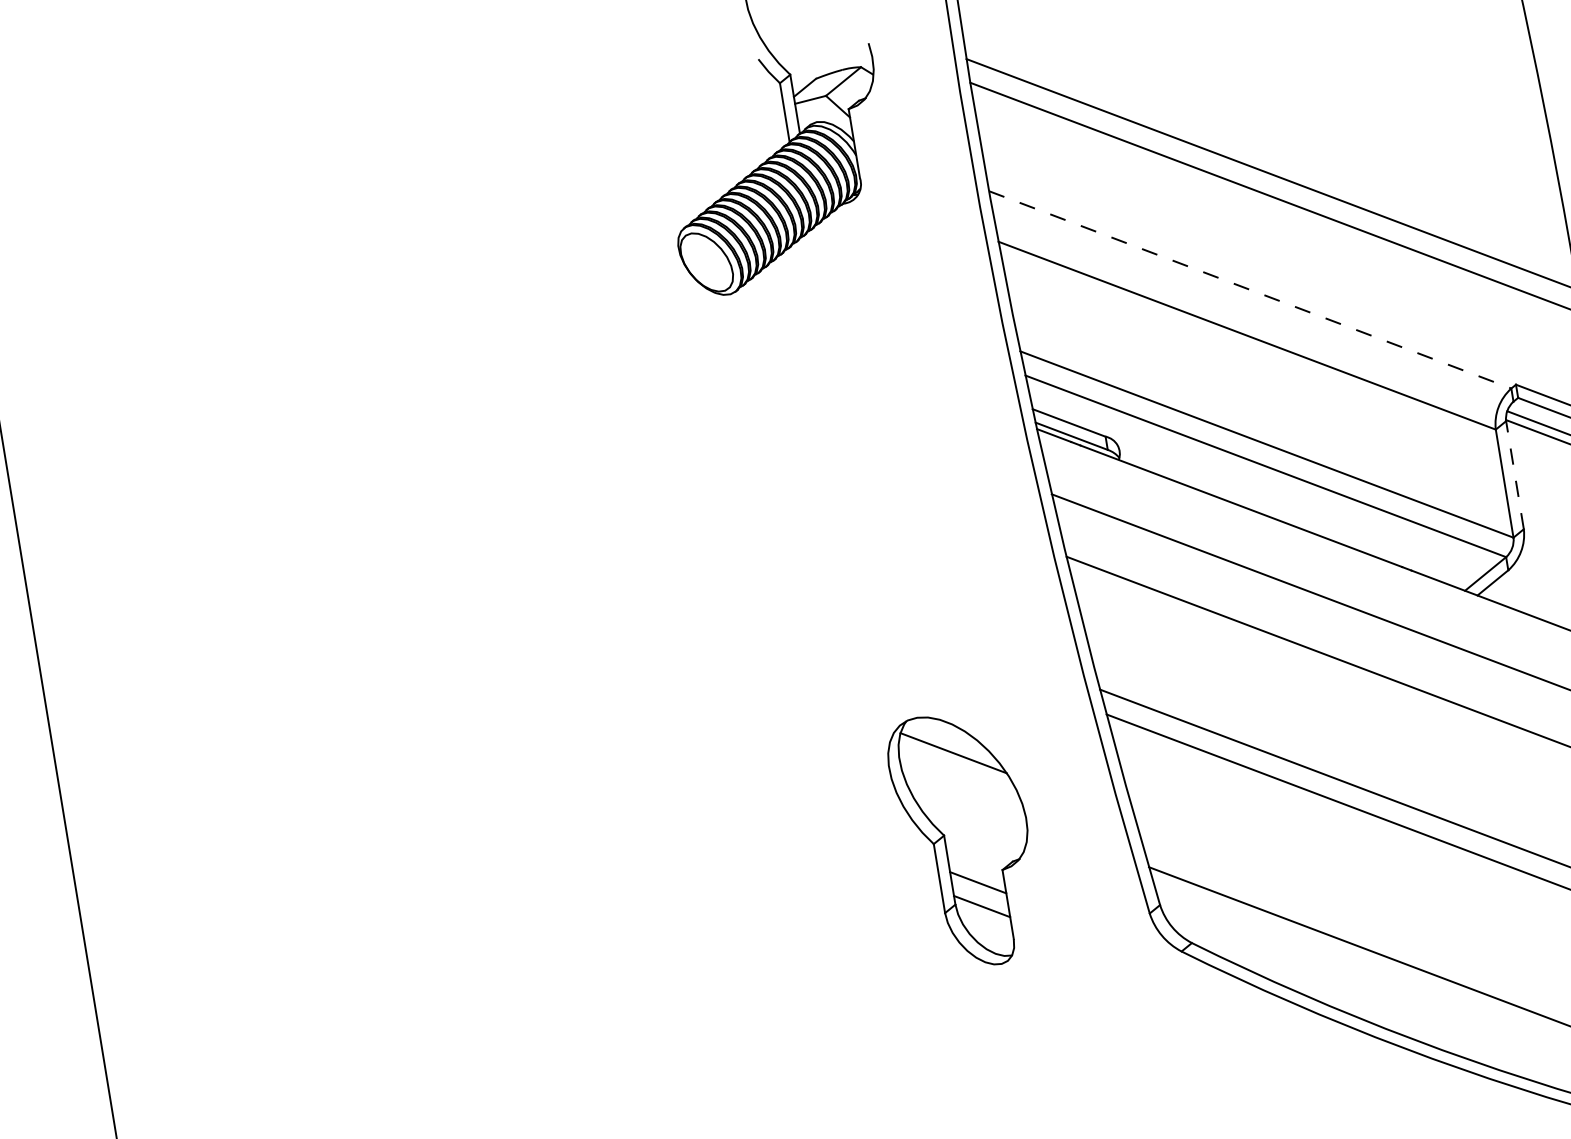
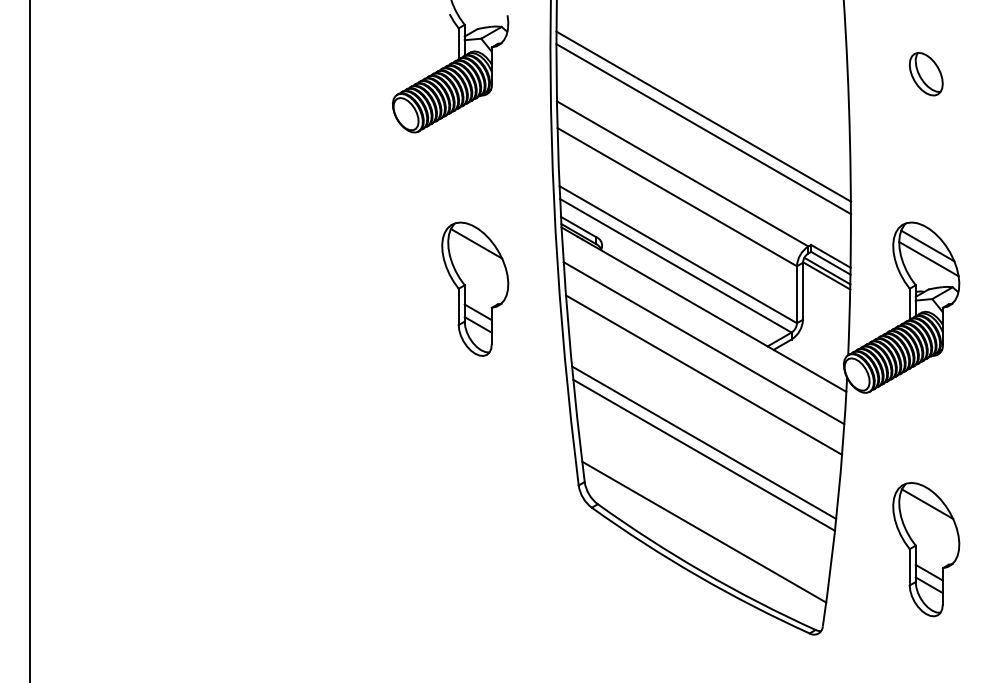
line: (1251, 290) -> (683, 174), dashed -> solid
line: (1515, 473) -> (803, 290), dashed -> solid
part: (965, 838) -> (475, 288), moved

